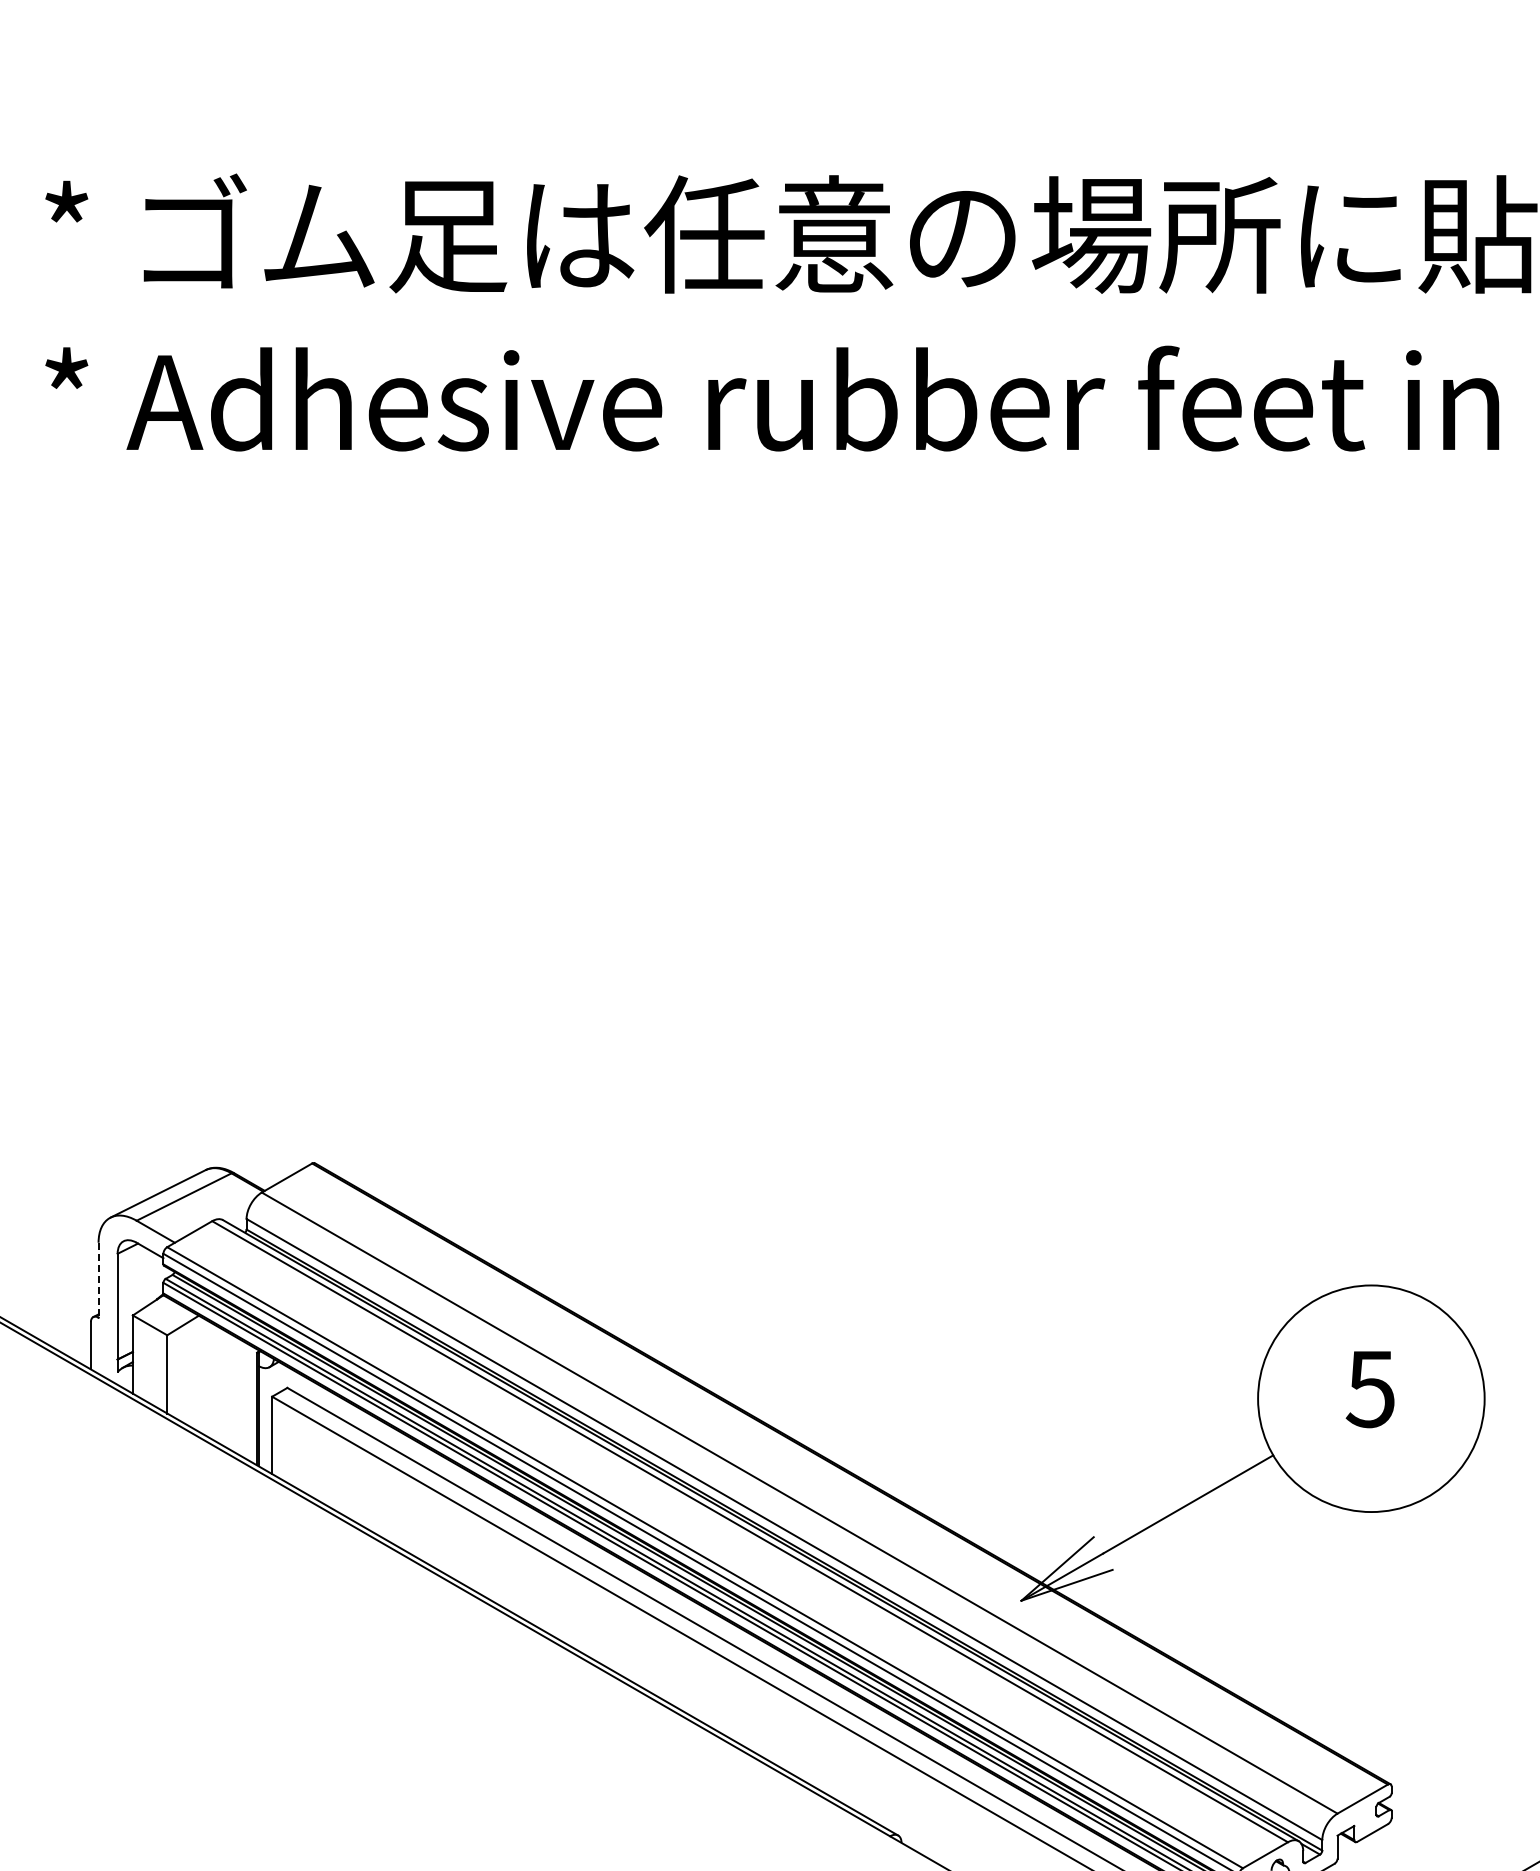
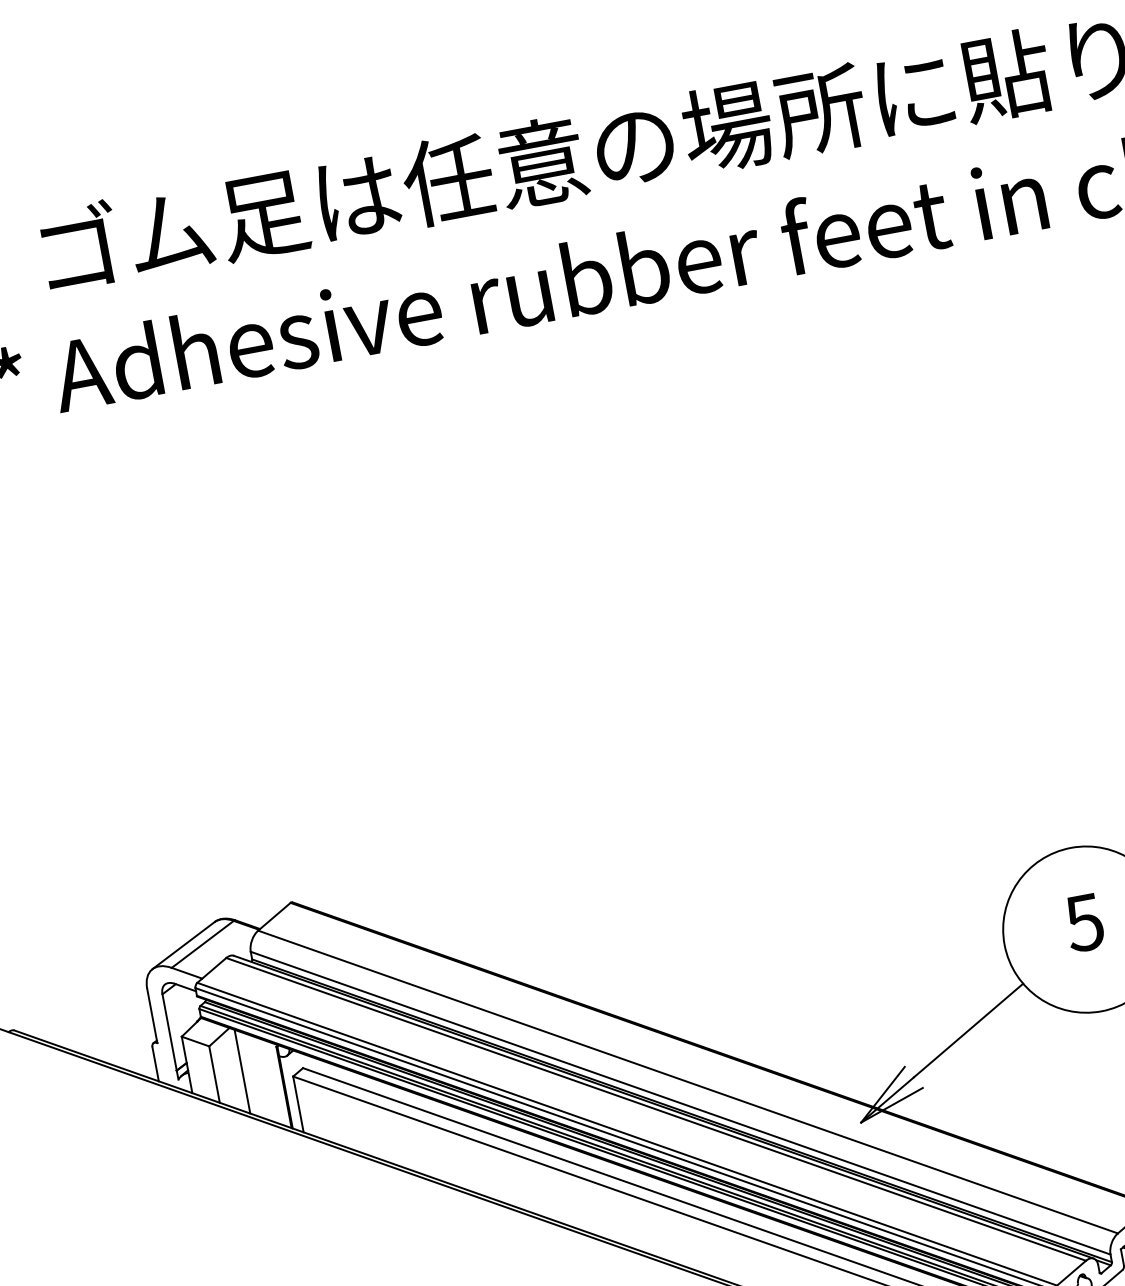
line: (98, 1280) -> (152, 1016), dashed -> solid
line: (205, 1377) -> (242, 1071), added

